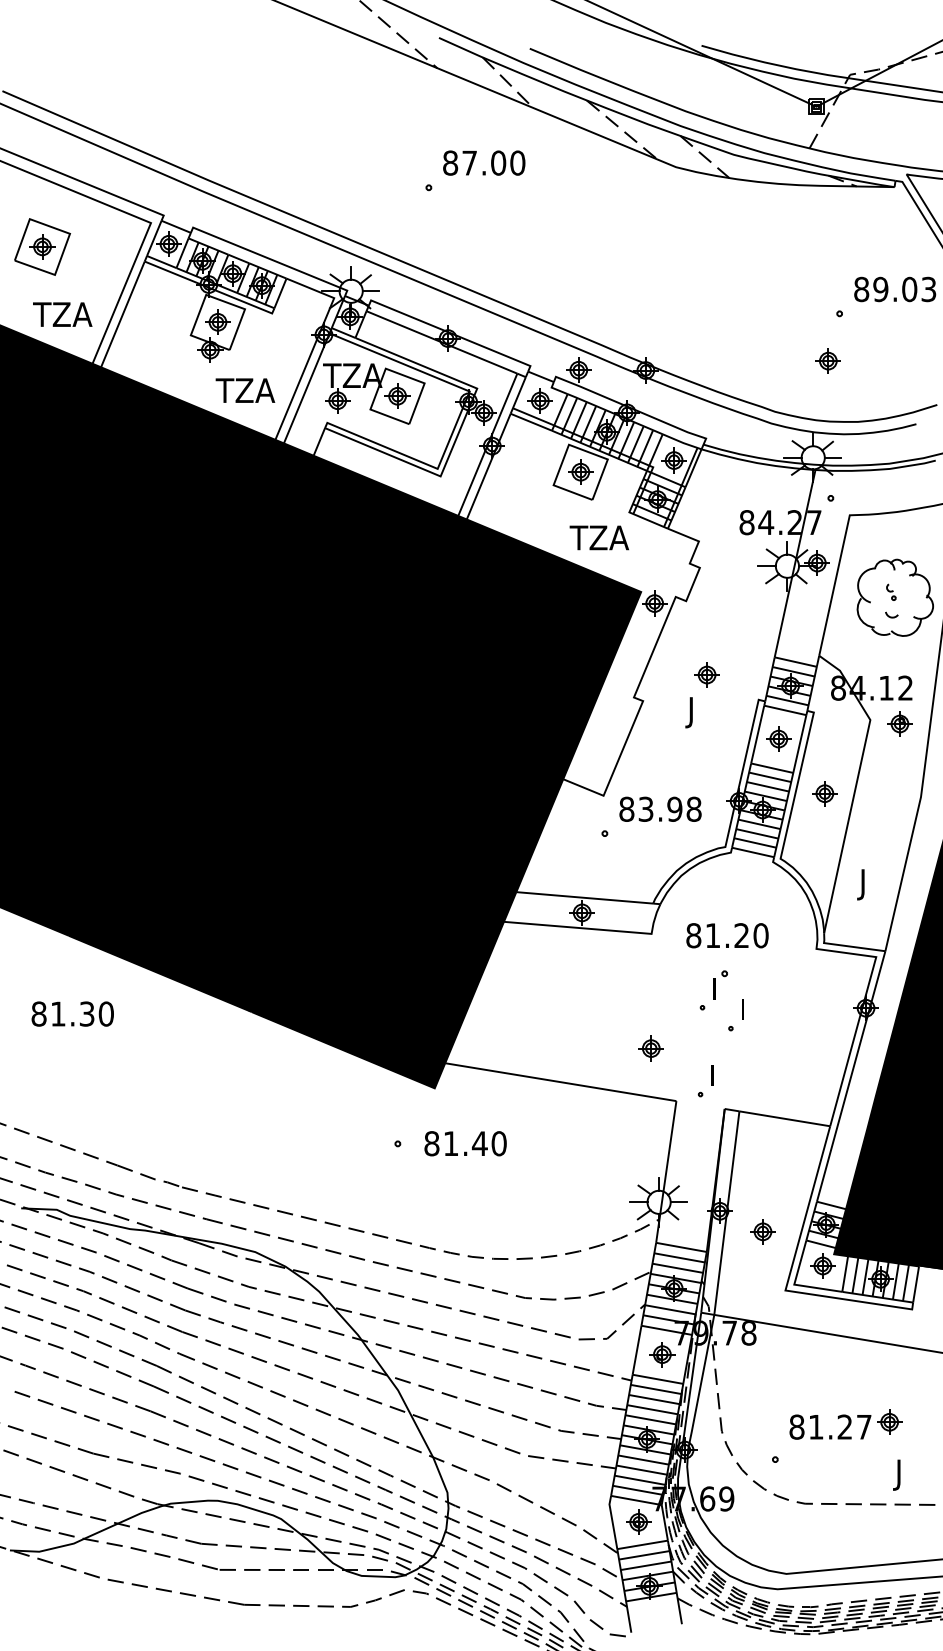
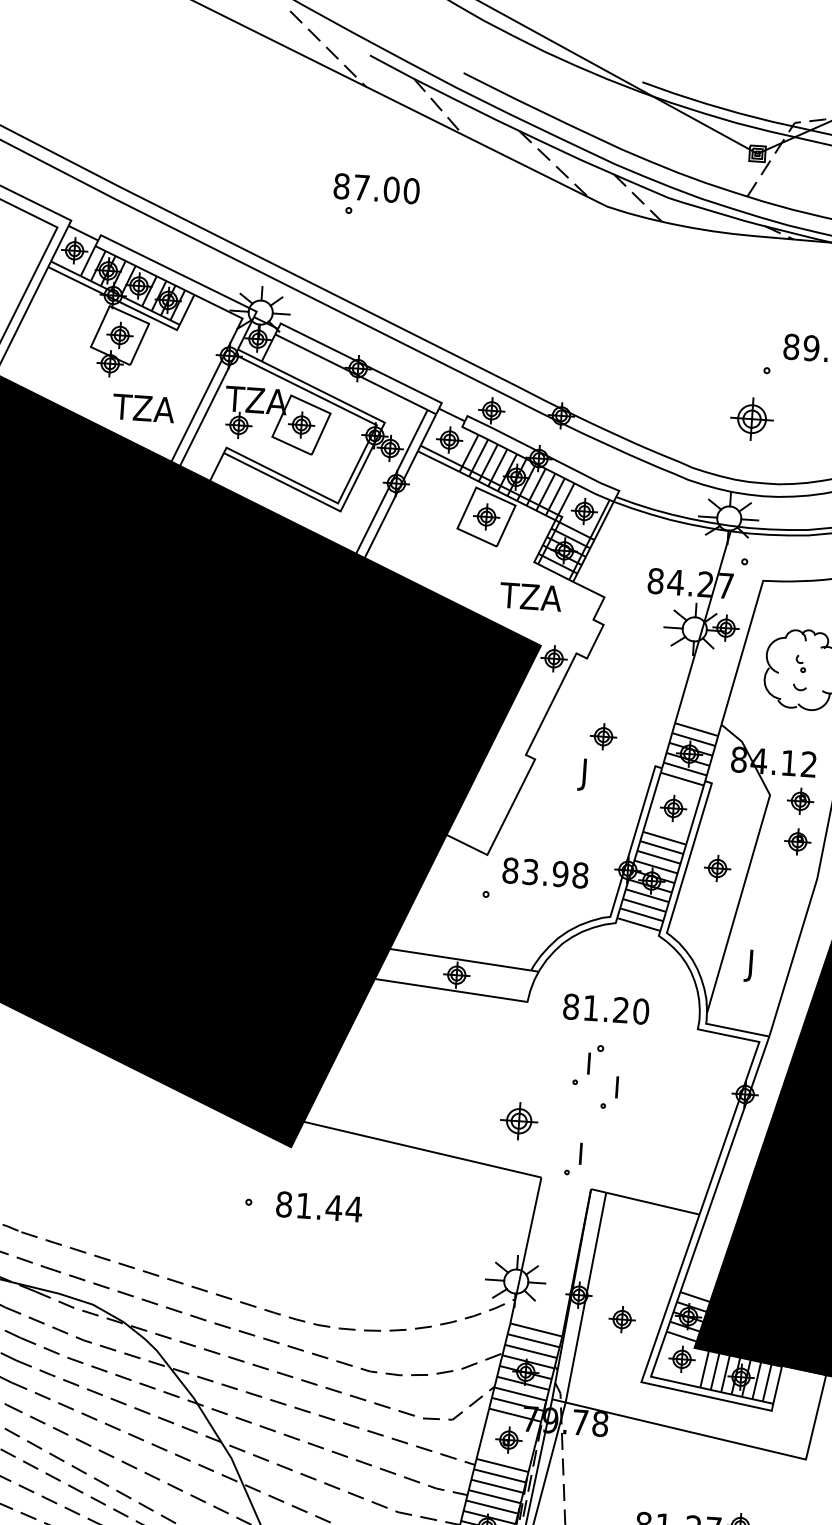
text: (484, 162) -> (377, 188), moved
part: (827, 360) -> (750, 418), size x1.6
text: (598, 537) -> (529, 596), moved
part: (899, 762) -> (797, 841), added
part: (650, 1048) -> (518, 1121), size x1.4
text: (499, 1143) -> (354, 1209), 81.40 -> 81.44

